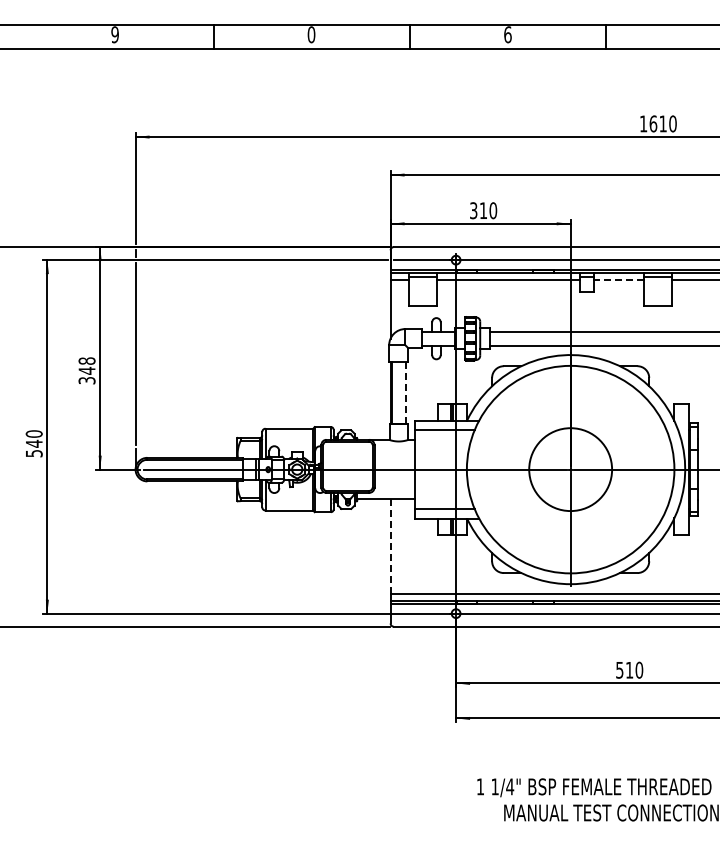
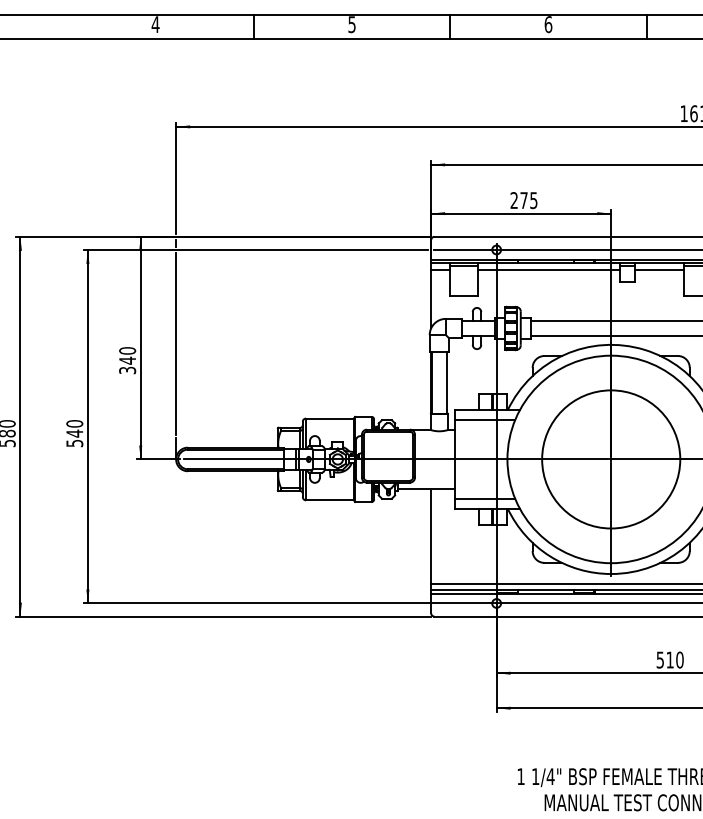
text: (115, 34) -> (156, 24), 9 -> 4
text: (311, 34) -> (352, 24), 0 -> 5
text: (483, 210) -> (524, 200), 310 -> 275
line: (619, 279) -> (660, 269), dashed -> solid
text: (86, 360) -> (127, 350), 348 -> 340
line: (406, 392) -> (447, 382), dashed -> solid
circle: (570, 469) -> (611, 459), size x1.67
line: (390, 546) -> (431, 536), dashed -> solid

